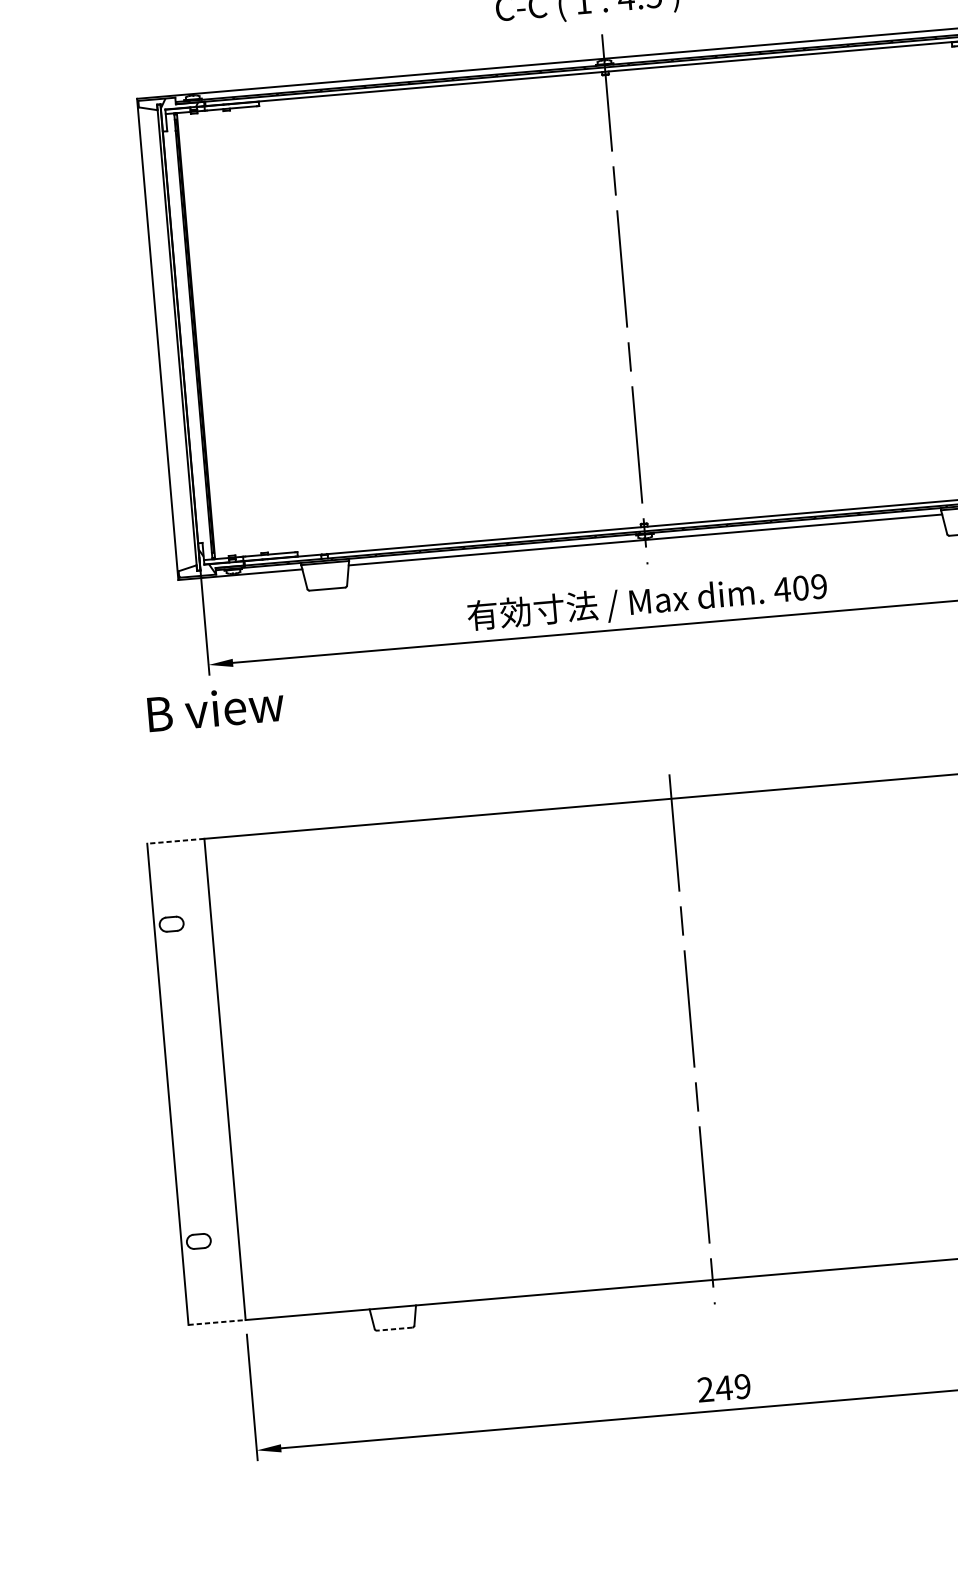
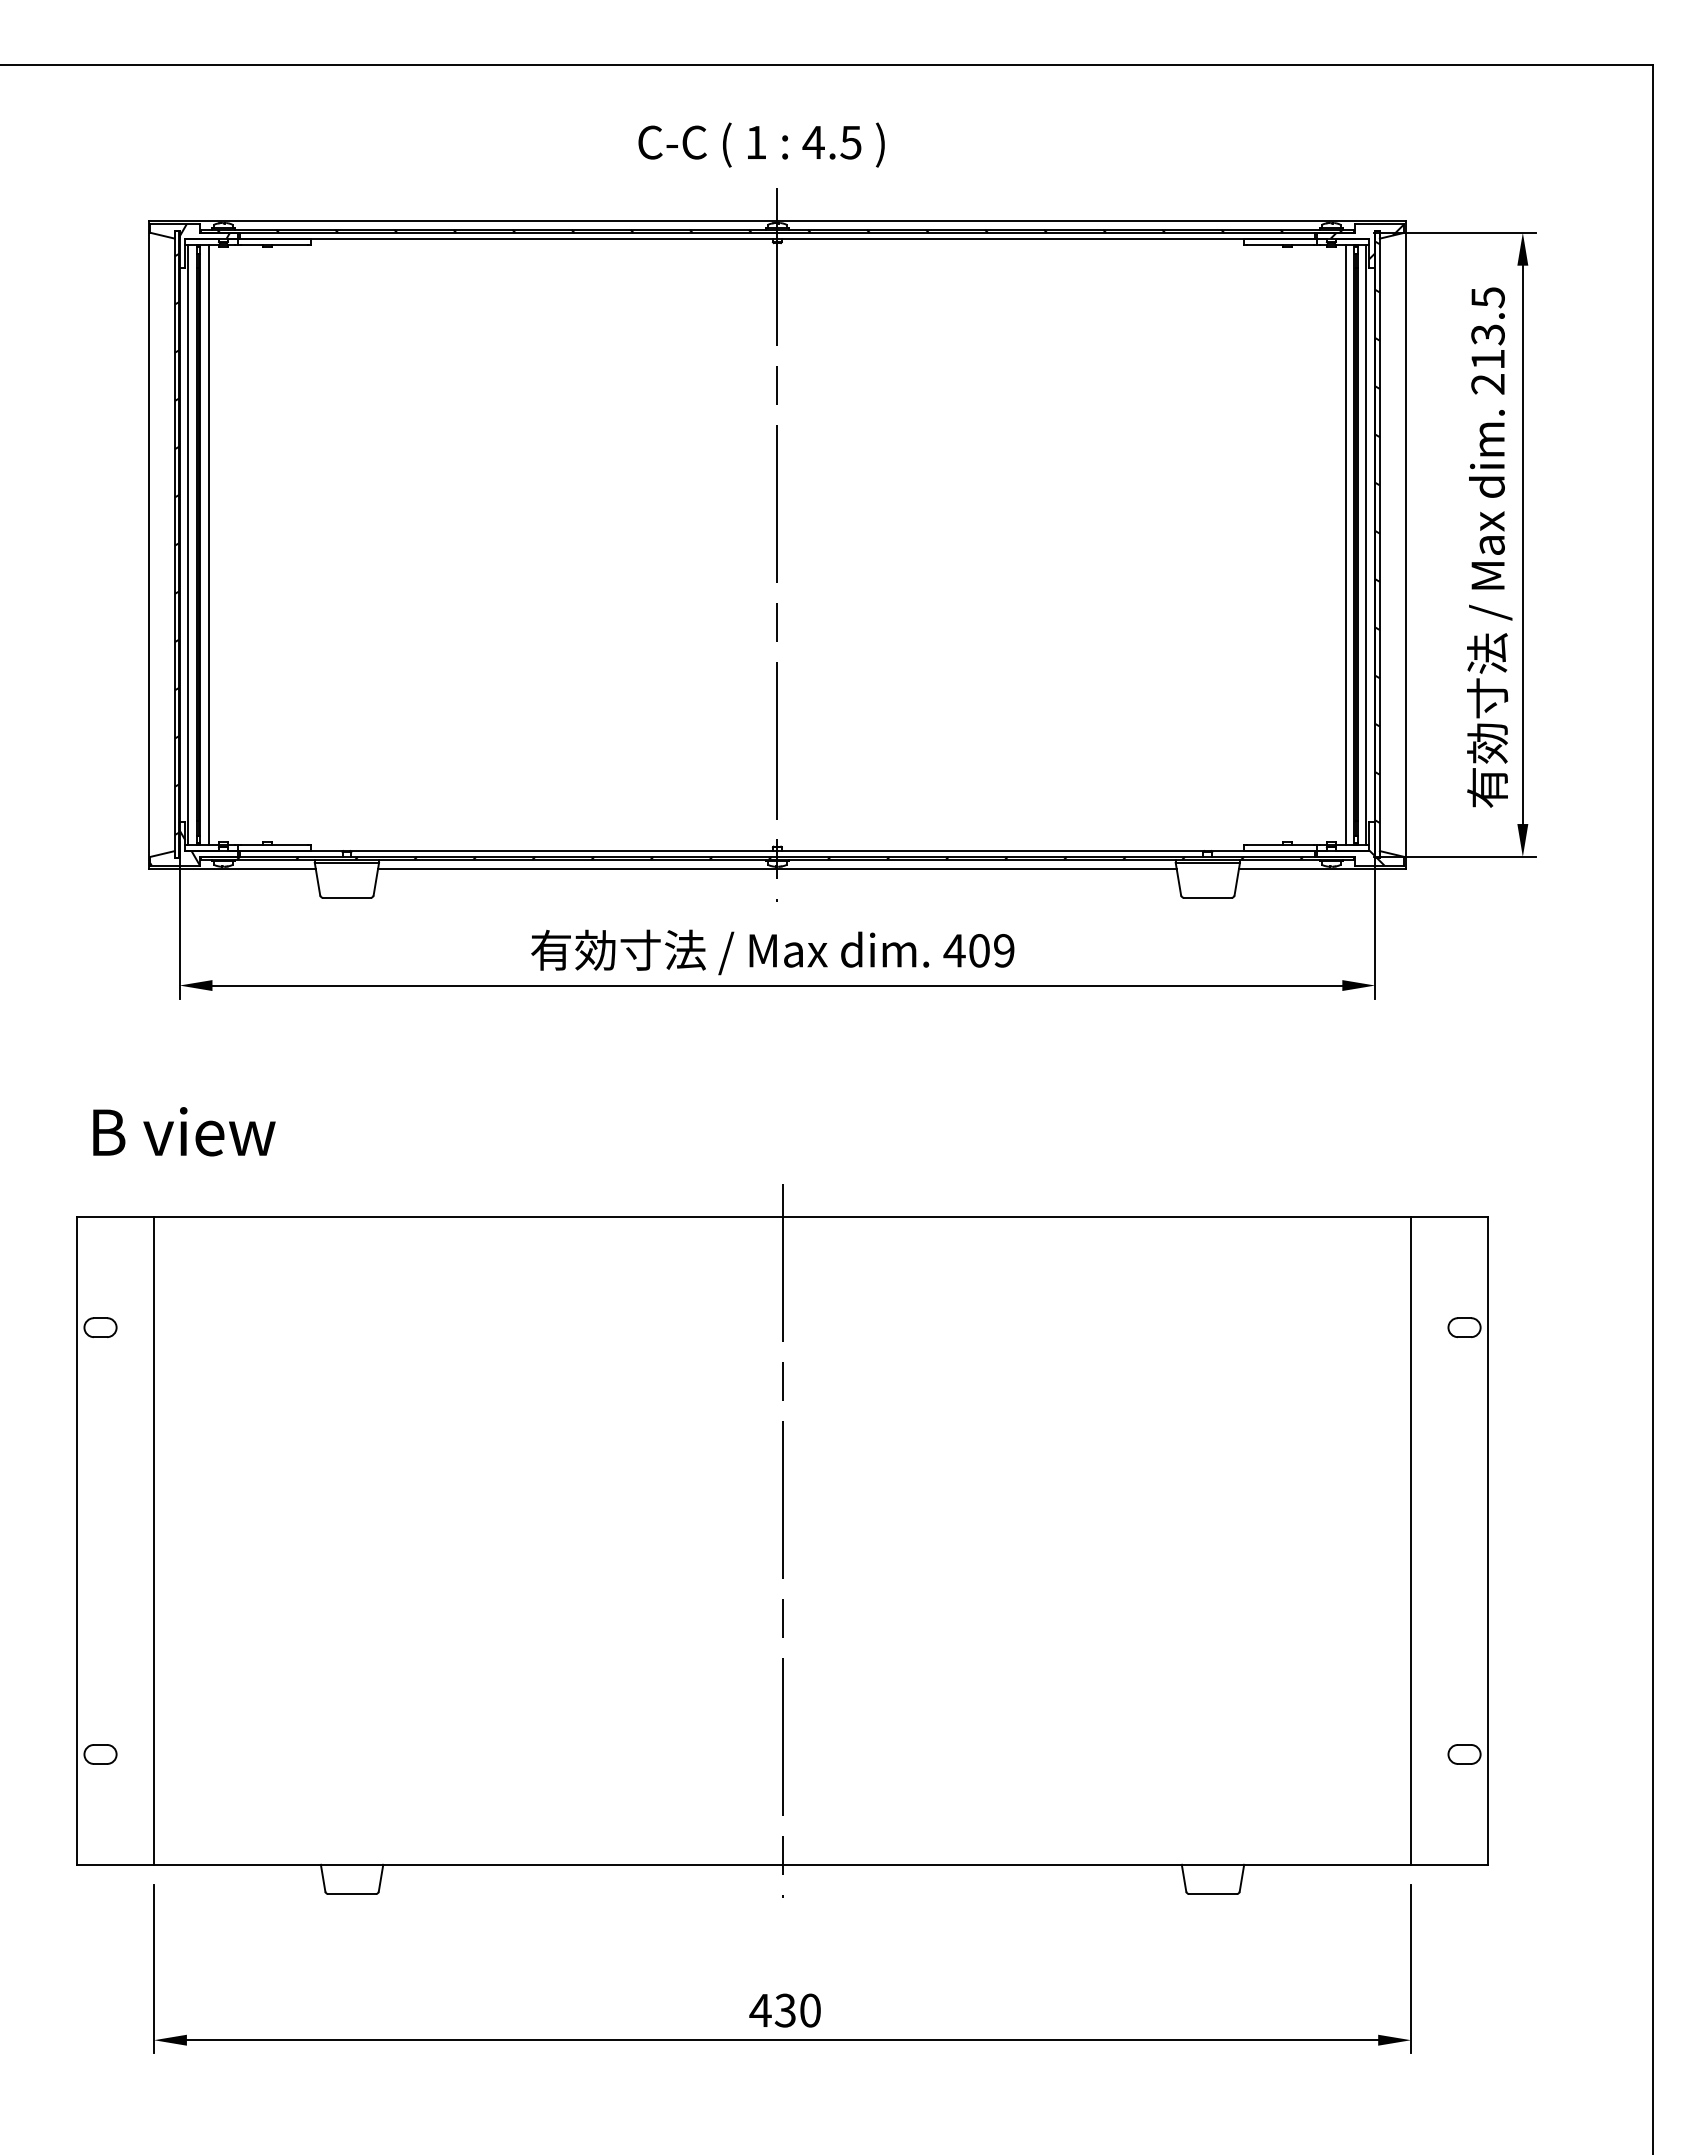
line: (202, 335) -> (208, 544), added
hatch: (178, 336) -> (177, 543), added
line: (187, 336) -> (188, 544), added
text: (216, 708) -> (184, 1131), moved
line: (175, 841) -> (115, 1217), dashed -> solid
line: (217, 1322) -> (116, 1864), dashed -> solid
line: (395, 1329) -> (352, 1894), dashed -> solid
text: (723, 1388) -> (784, 2010), 249 -> 430

